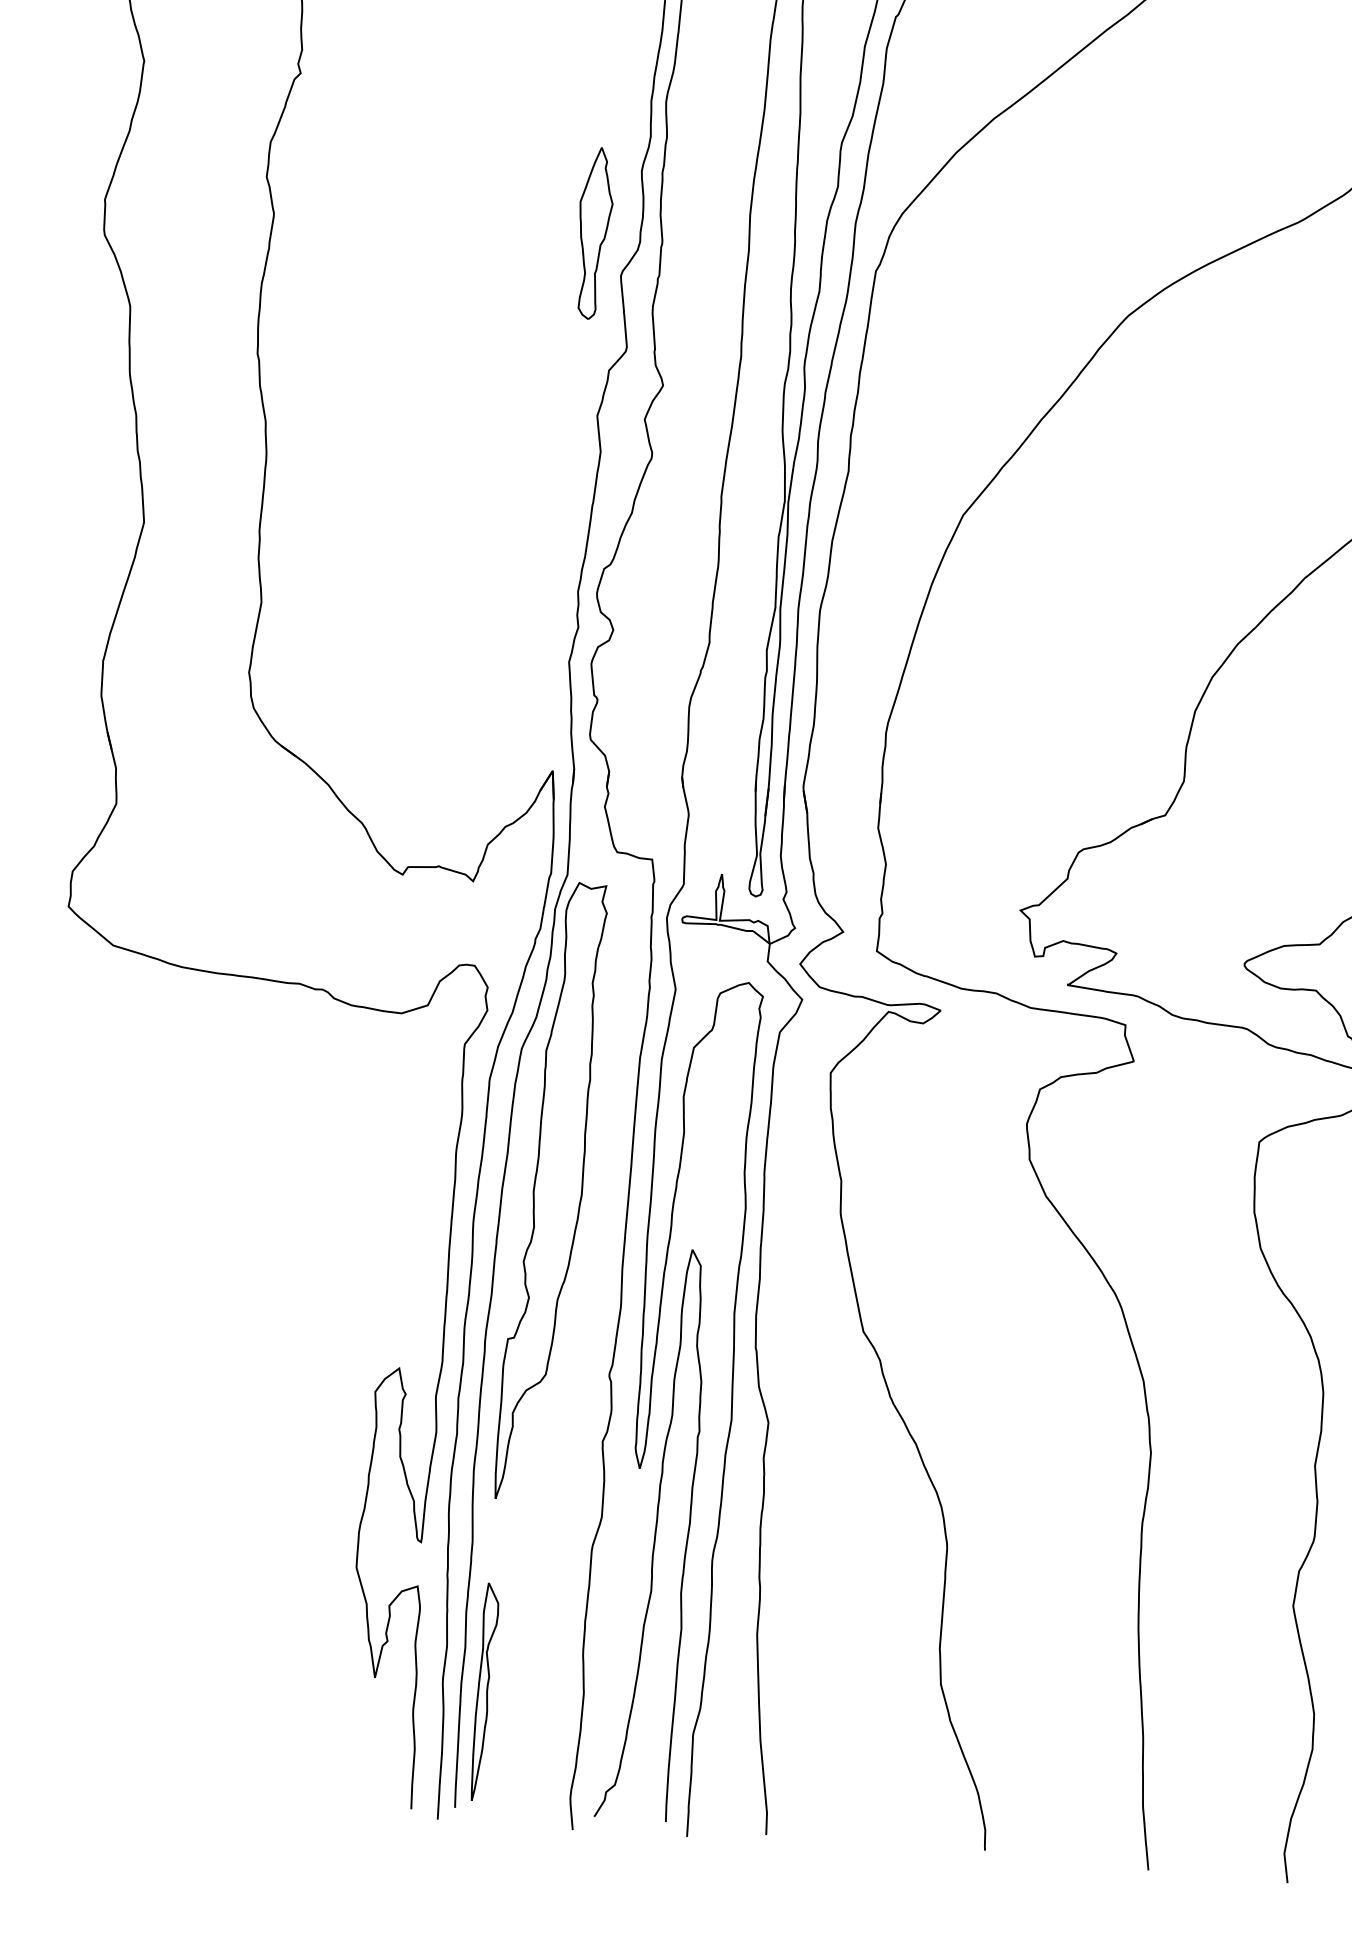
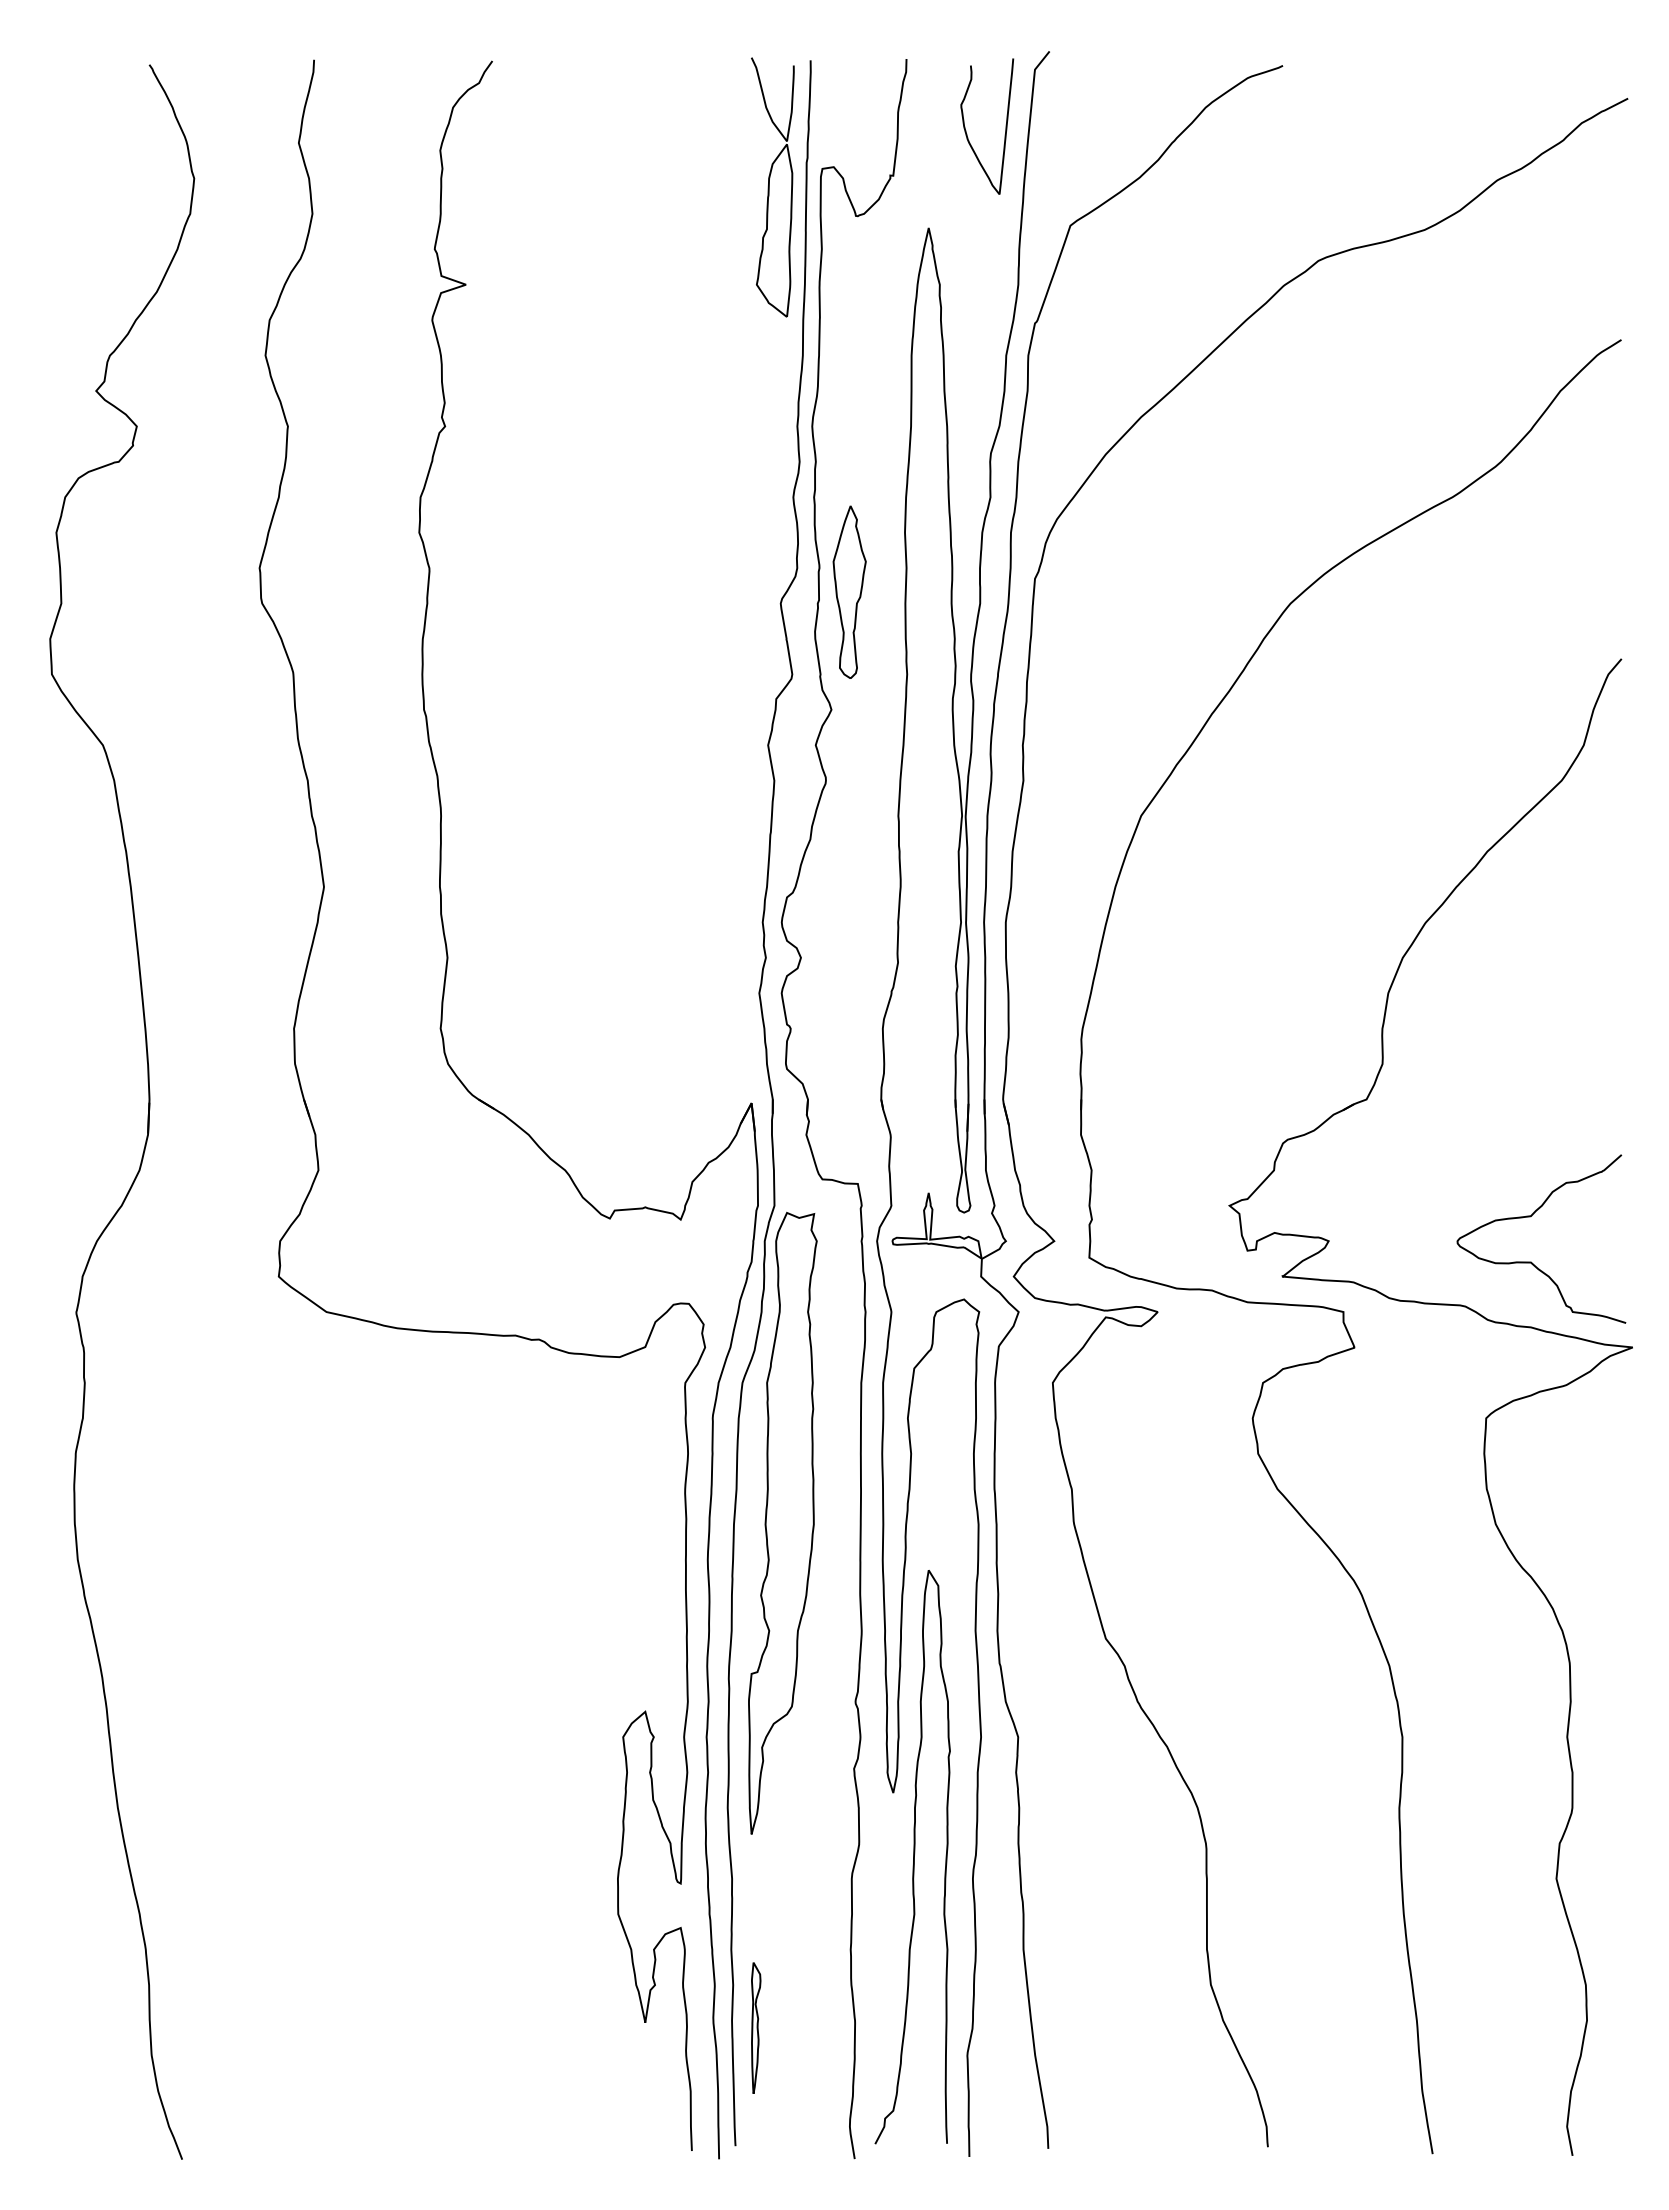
part: (594, 232) -> (849, 591), moved
part: (485, 1691) -> (756, 2027), size x0.6

